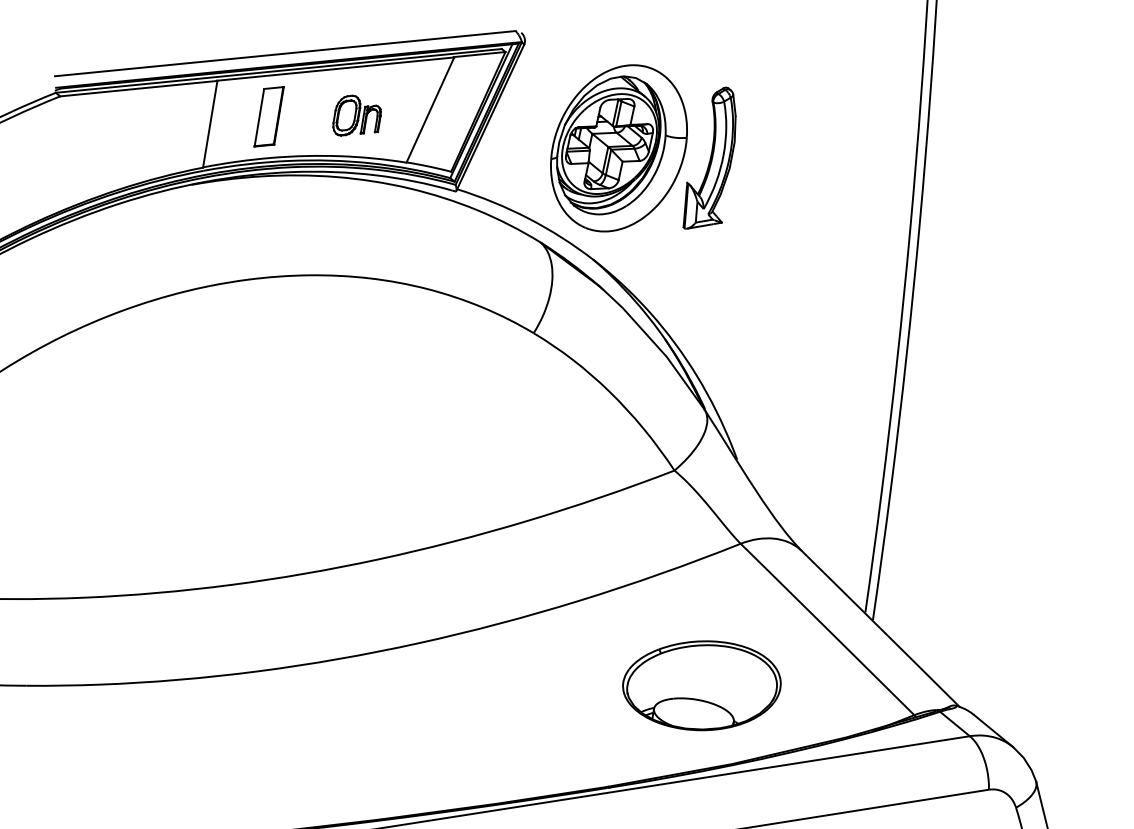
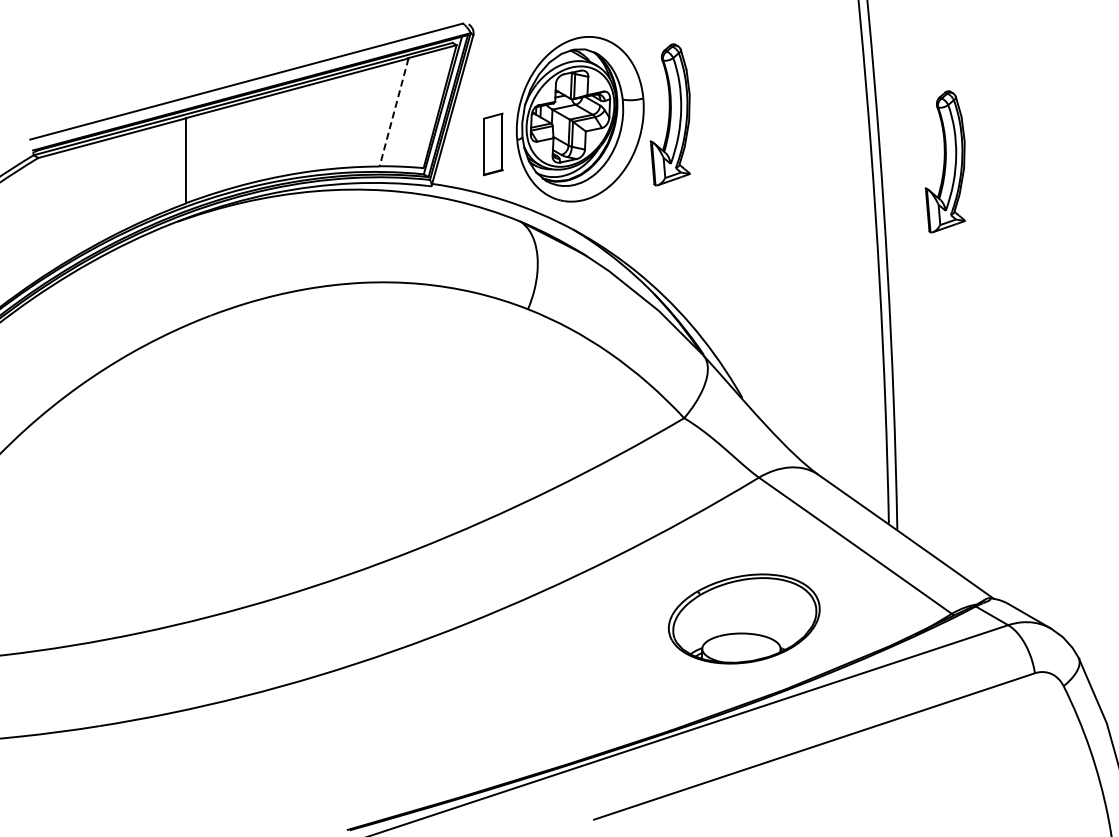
line: (430, 110) -> (394, 112), solid -> dashed
part: (268, 116) -> (492, 144), moved
part: (357, 116) -> (325, 130), removed
part: (983, 252) -> (944, 161), added

